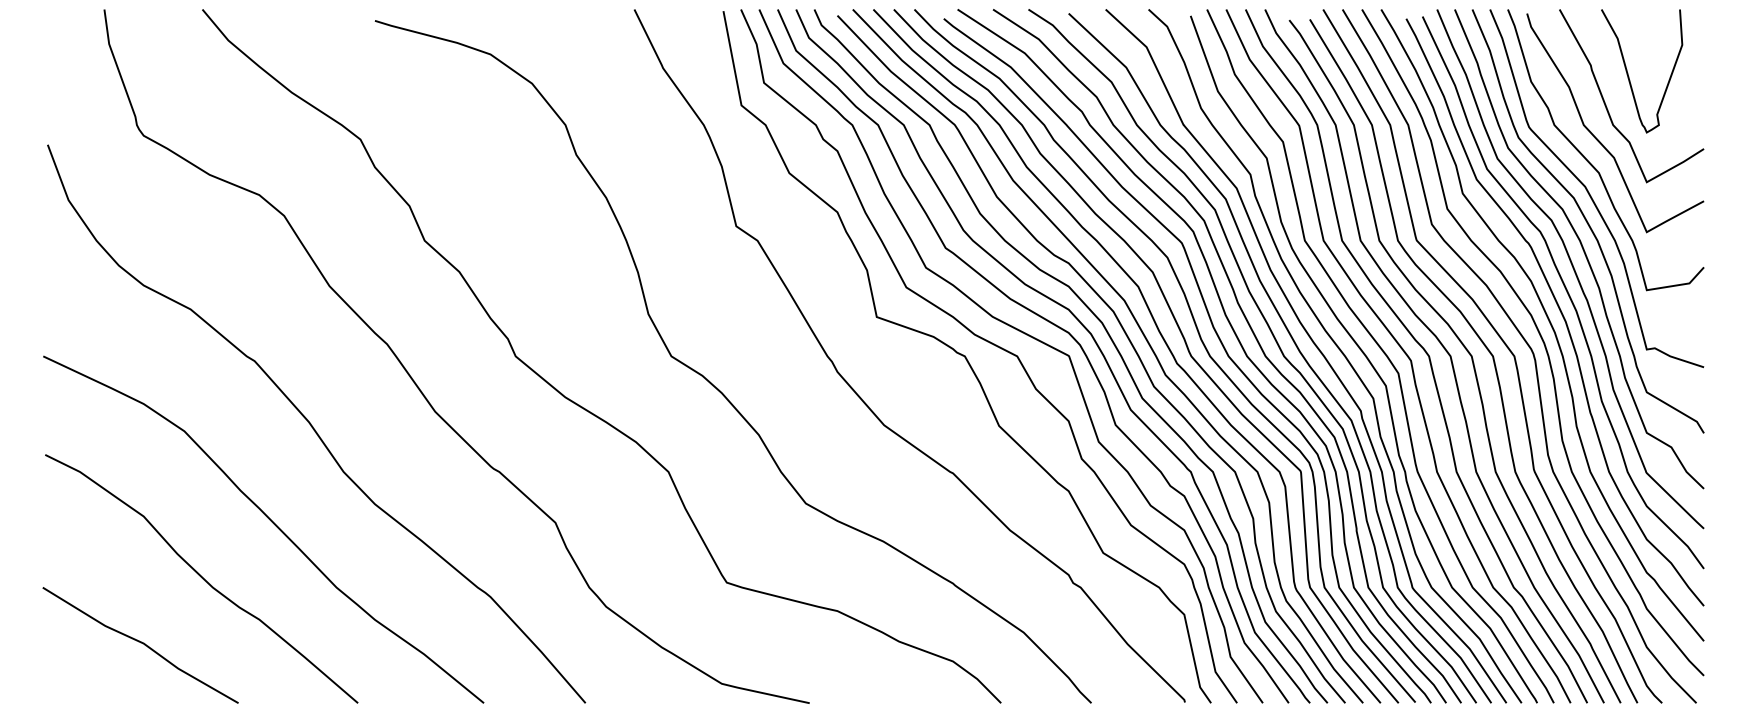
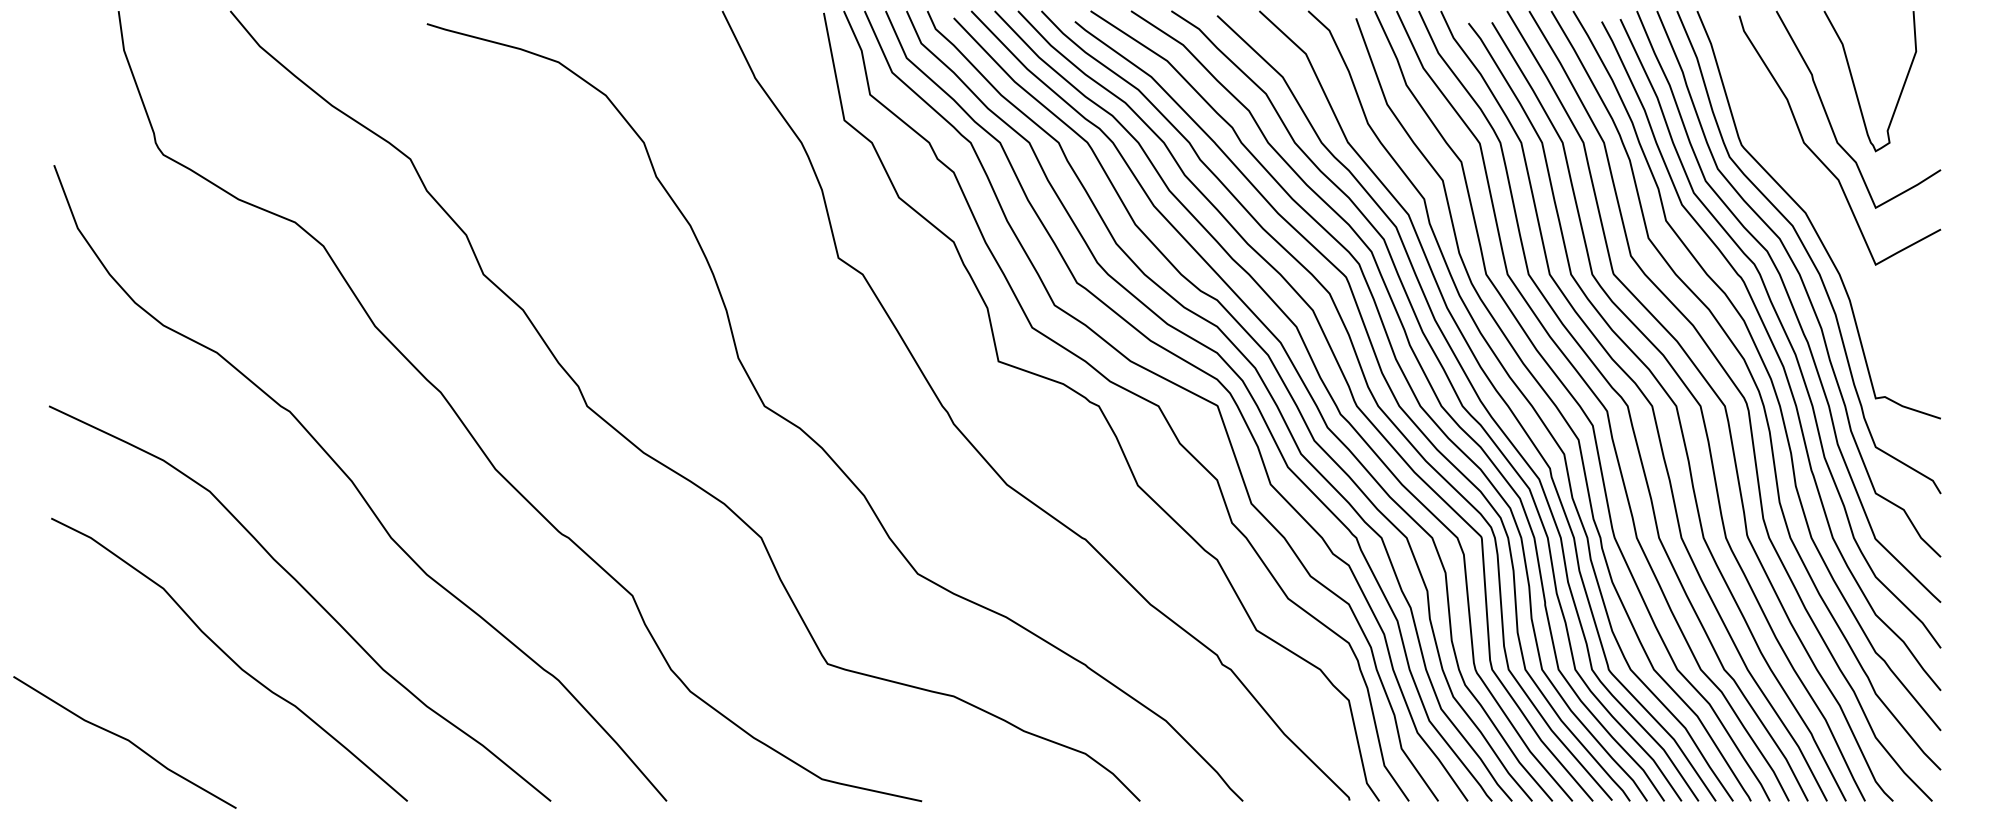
curve: (1591, 163) -> (1812, 186), removed
line: (141, 643) -> (125, 740), moved

